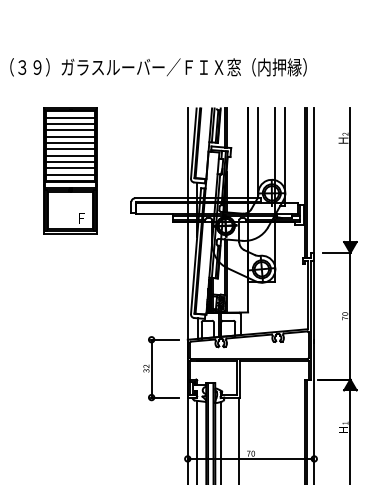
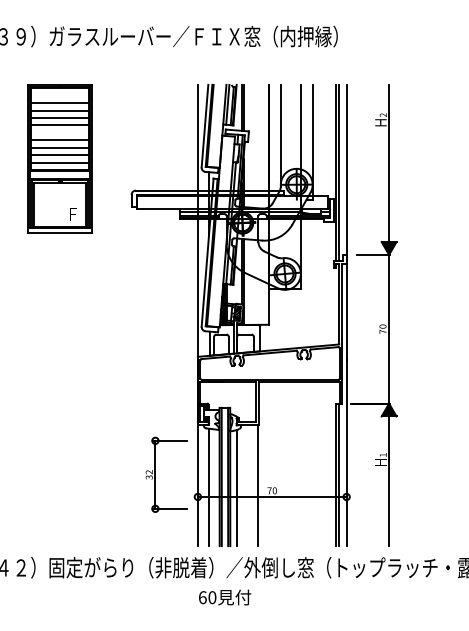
line: (70, 117) -> (59, 95), removed
line: (70, 148) -> (59, 132), removed
part: (151, 368) -> (155, 474), moved

